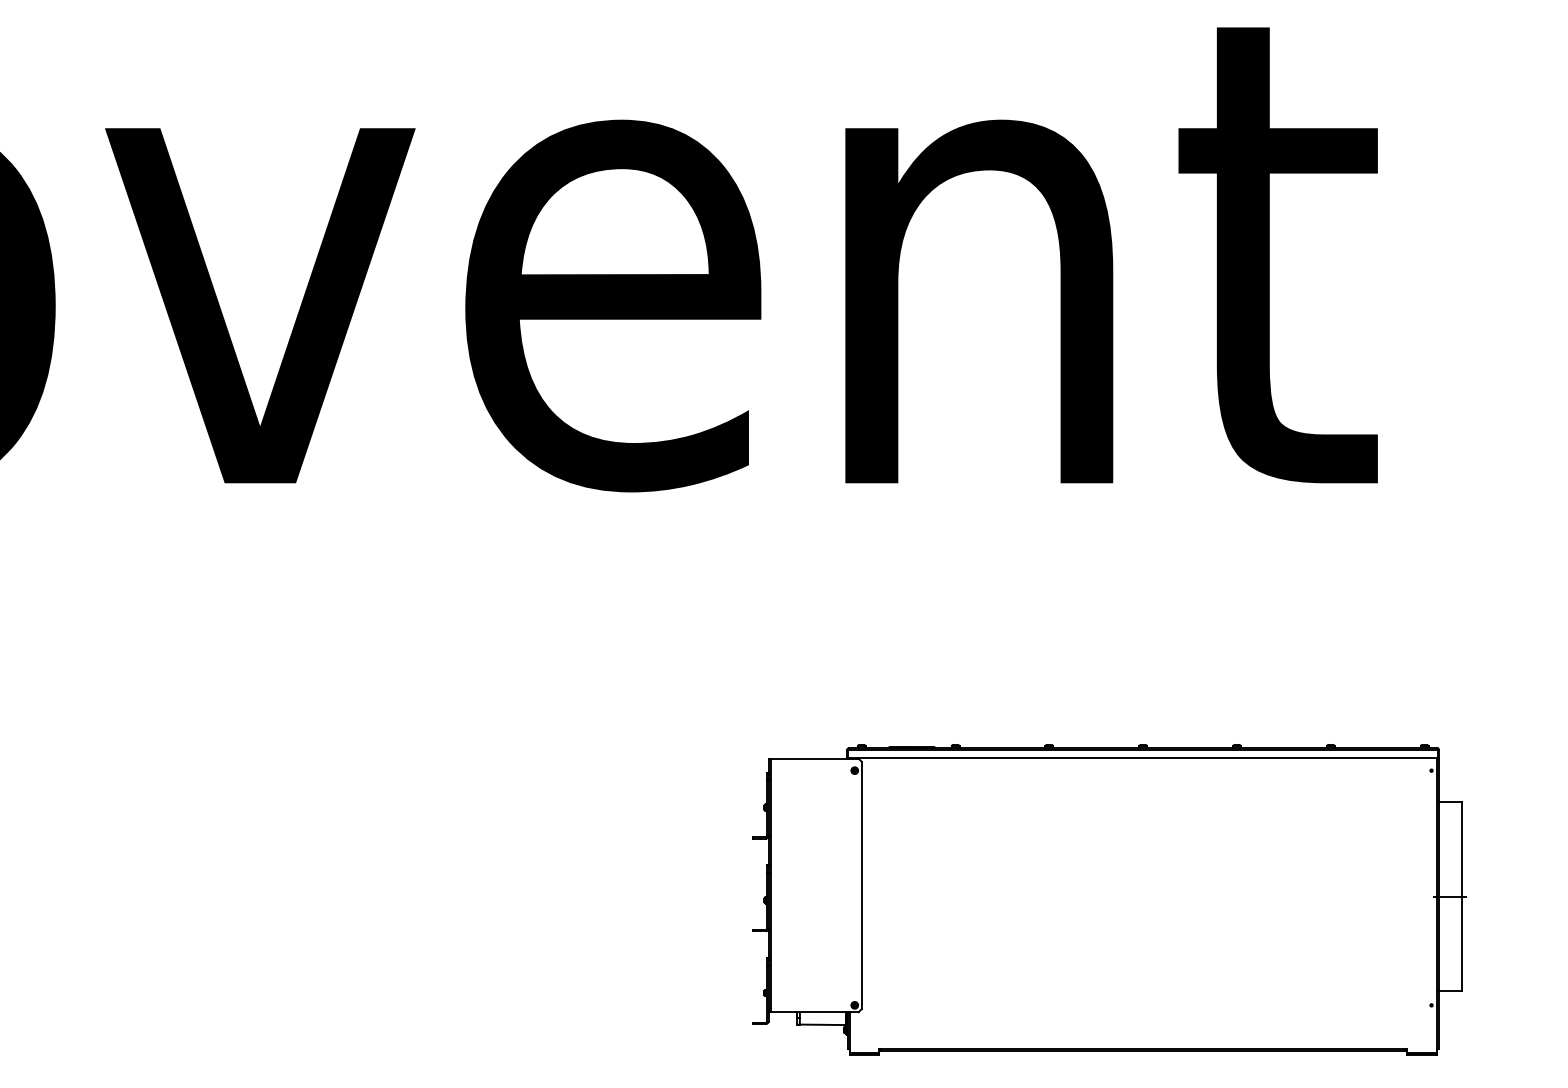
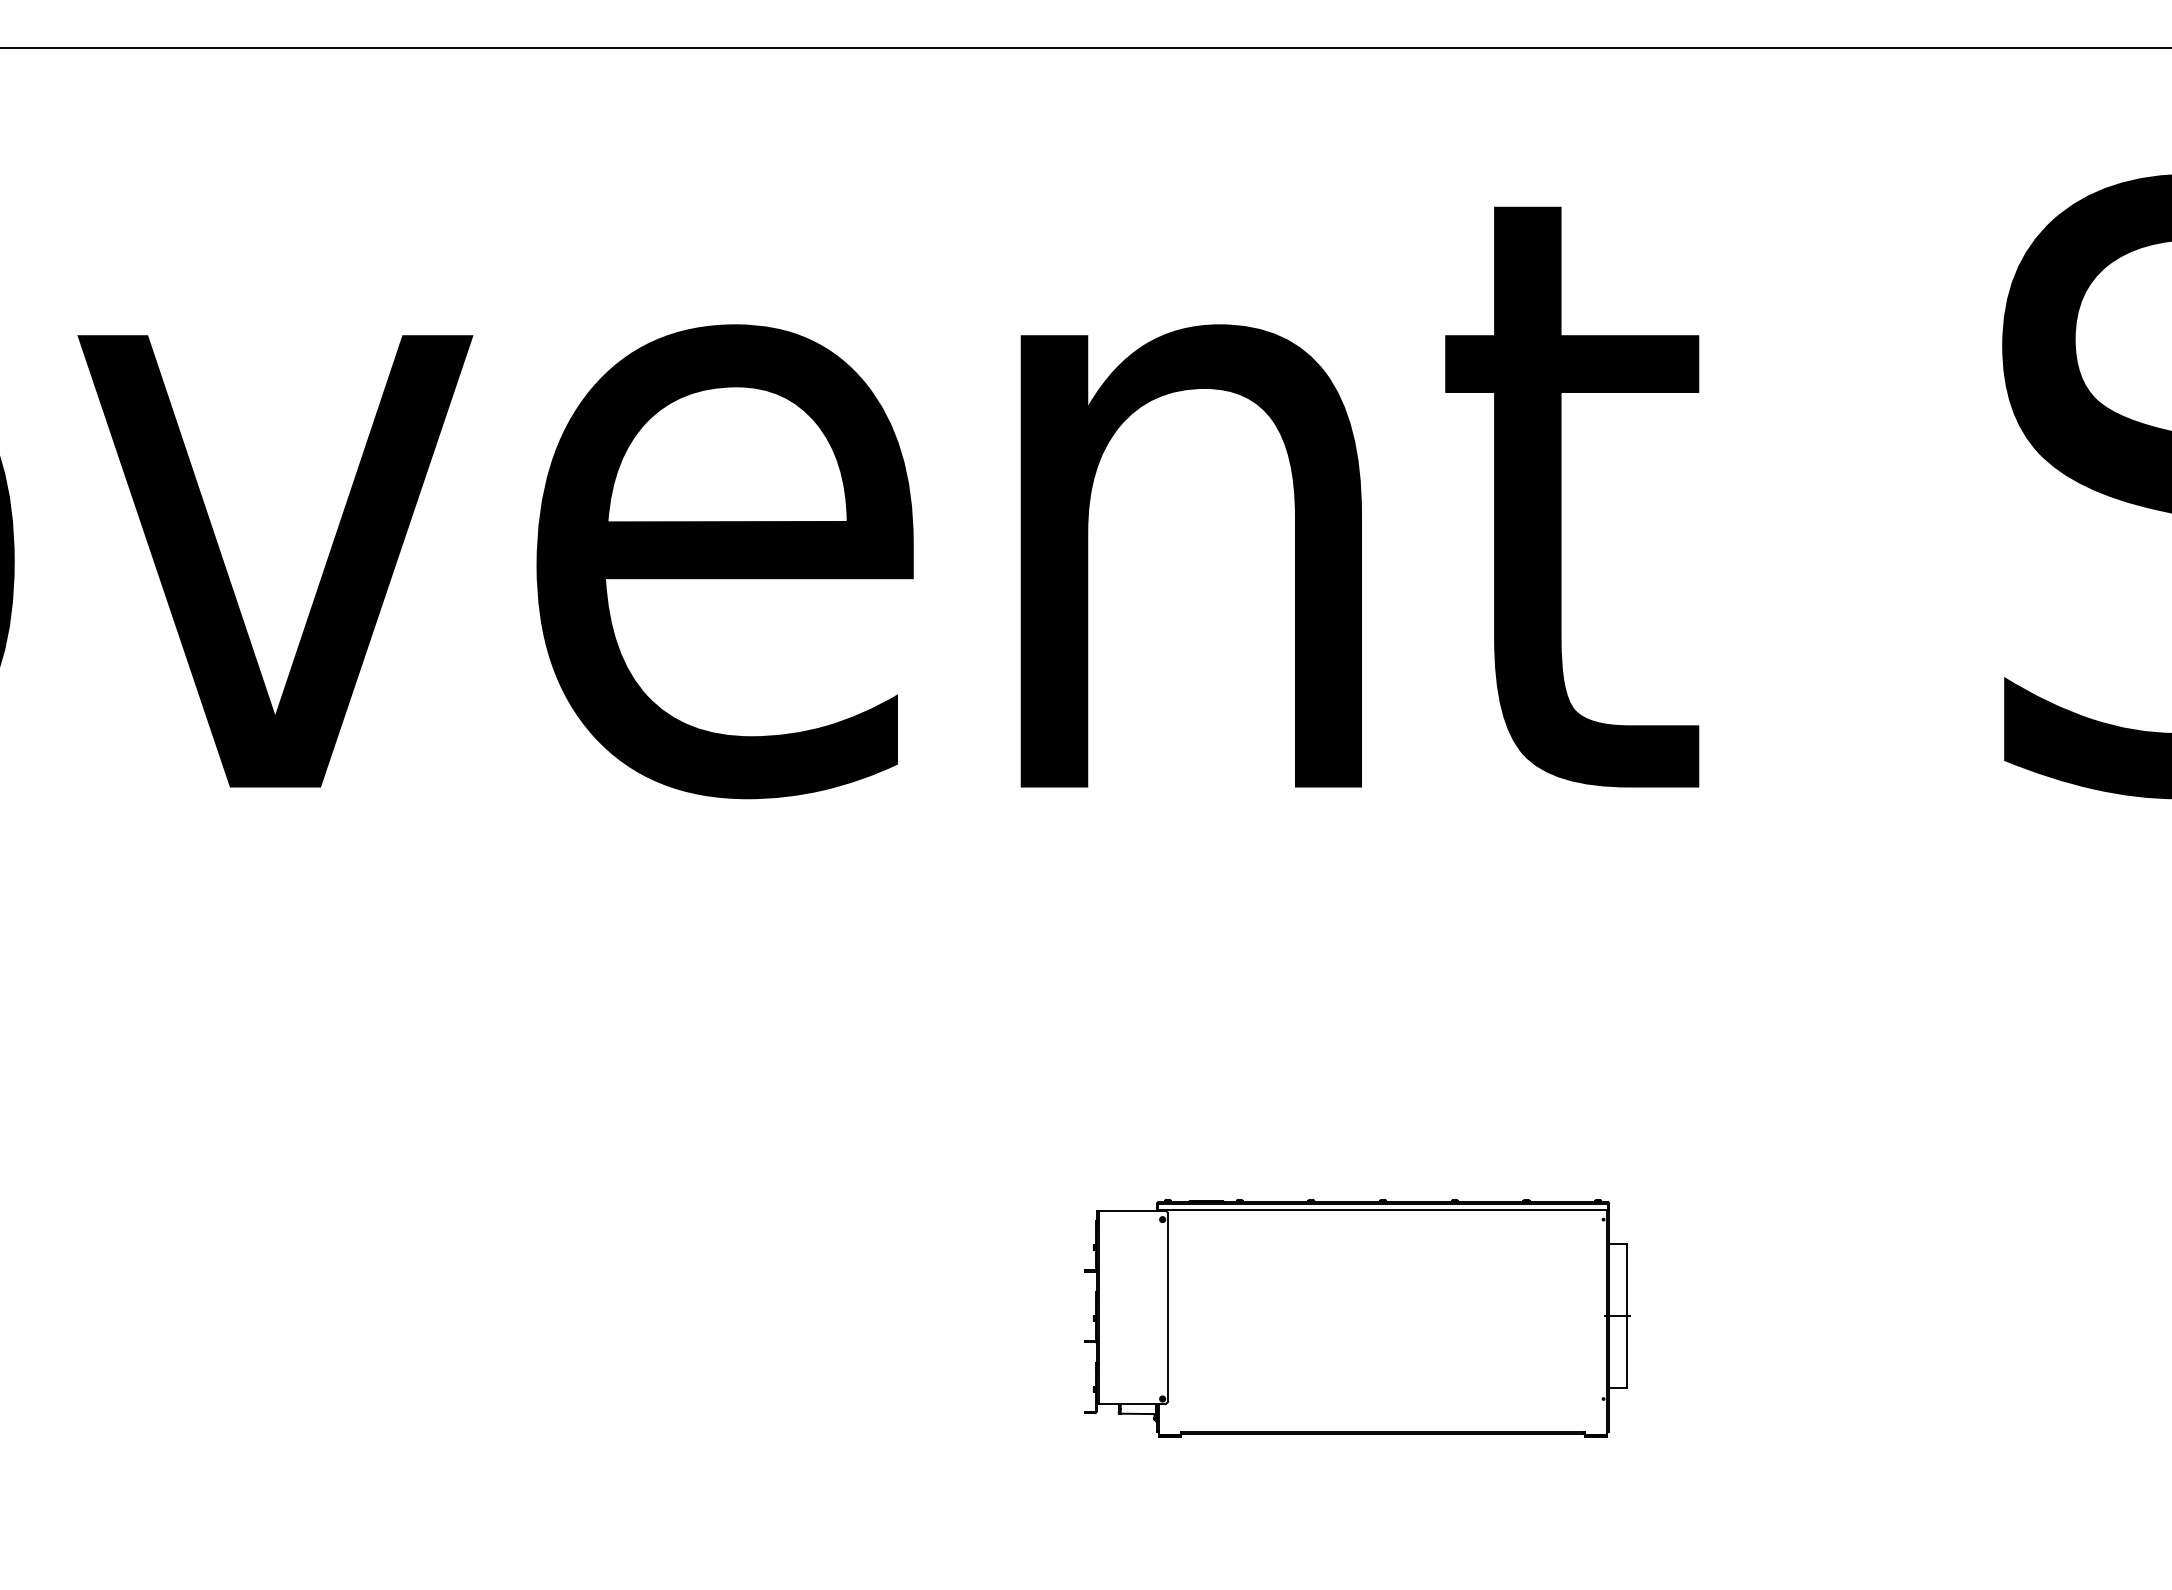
part: (1109, 900) -> (1357, 1318), size x0.6

